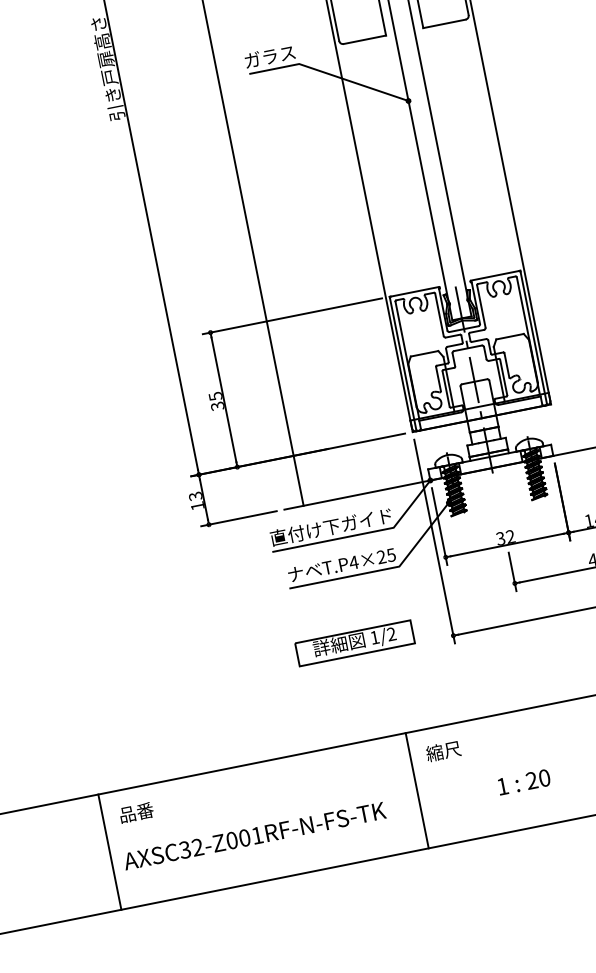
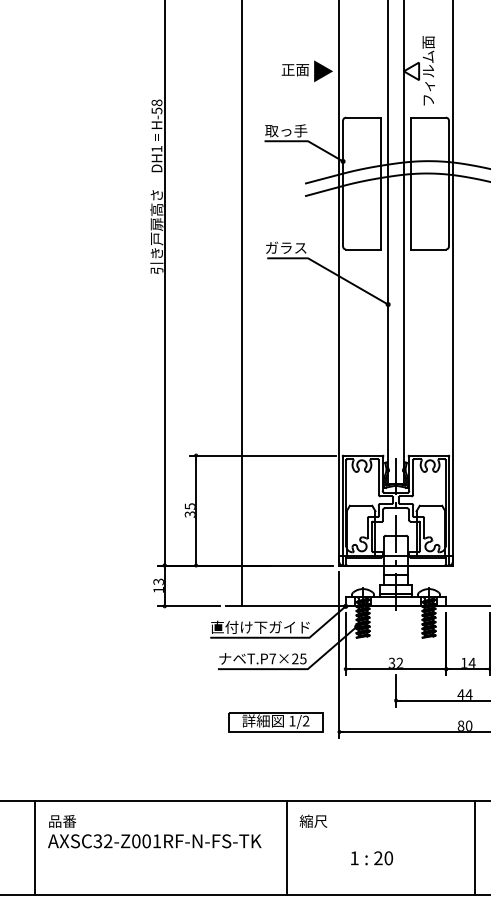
text: (353, 562) -> (272, 658), T.P4×25 -> T.P7×25
part: (354, 643) -> (275, 722), moved
text: (254, 836) -> (154, 841), moved

